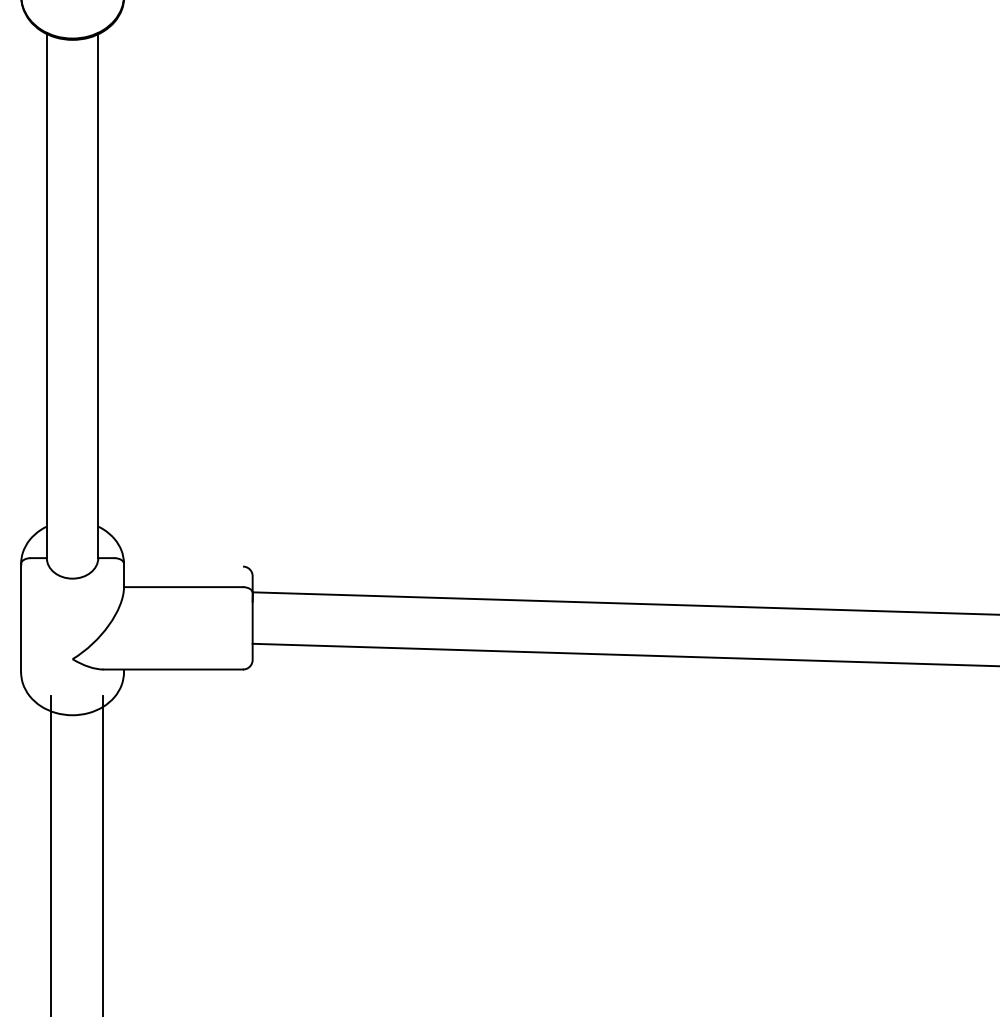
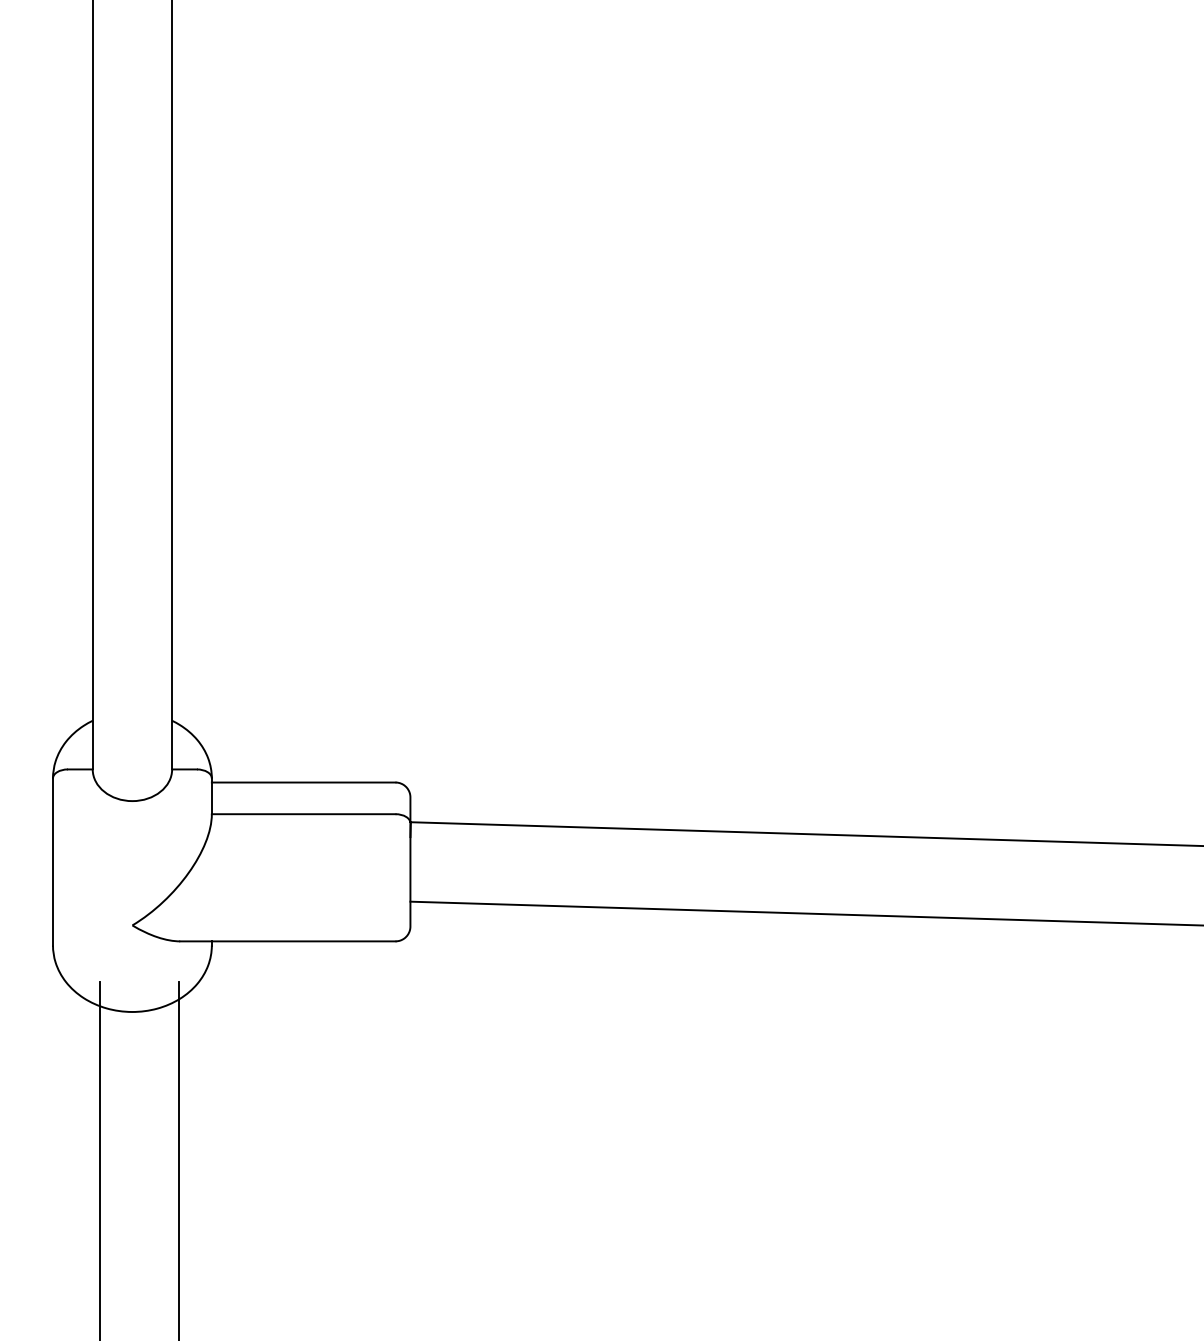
line: (183, 566) -> (303, 782), added

